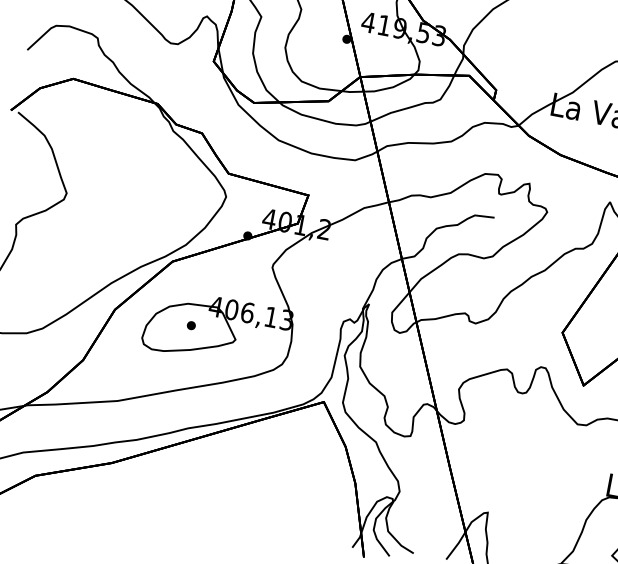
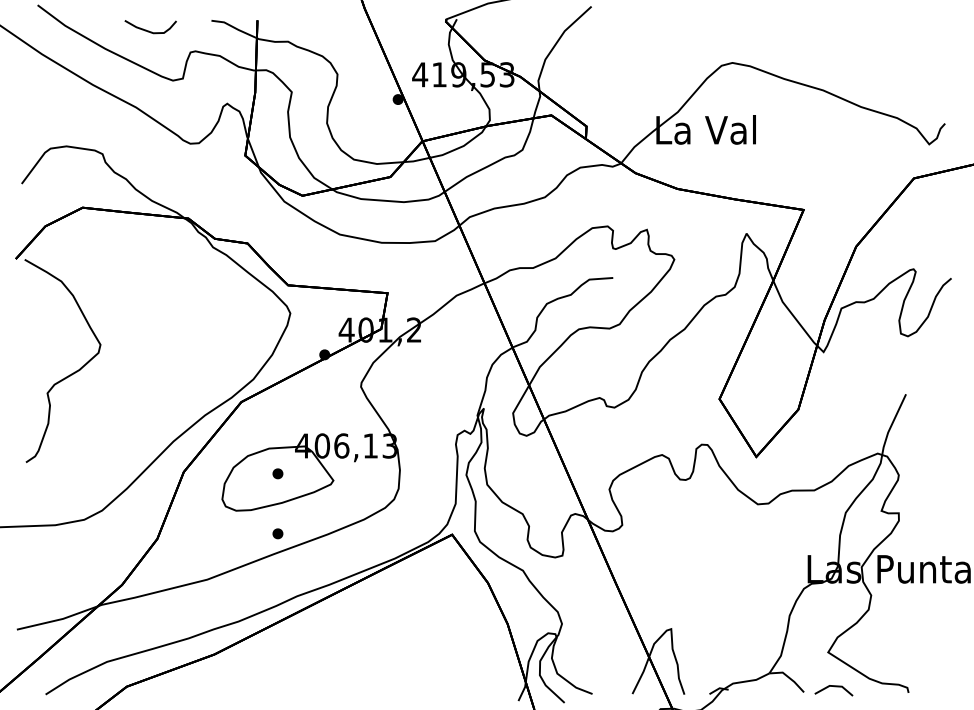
part: (181, 374) -> (277, 533), added

